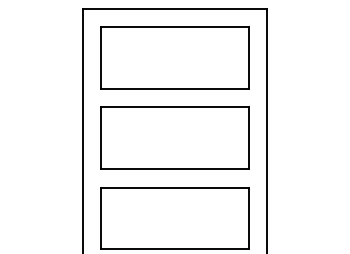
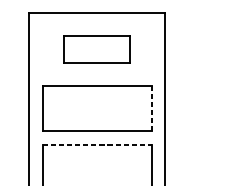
part: (174, 57) -> (96, 49), size x0.6
line: (248, 138) -> (151, 108), solid -> dashed
line: (175, 187) -> (97, 144), solid -> dashed

